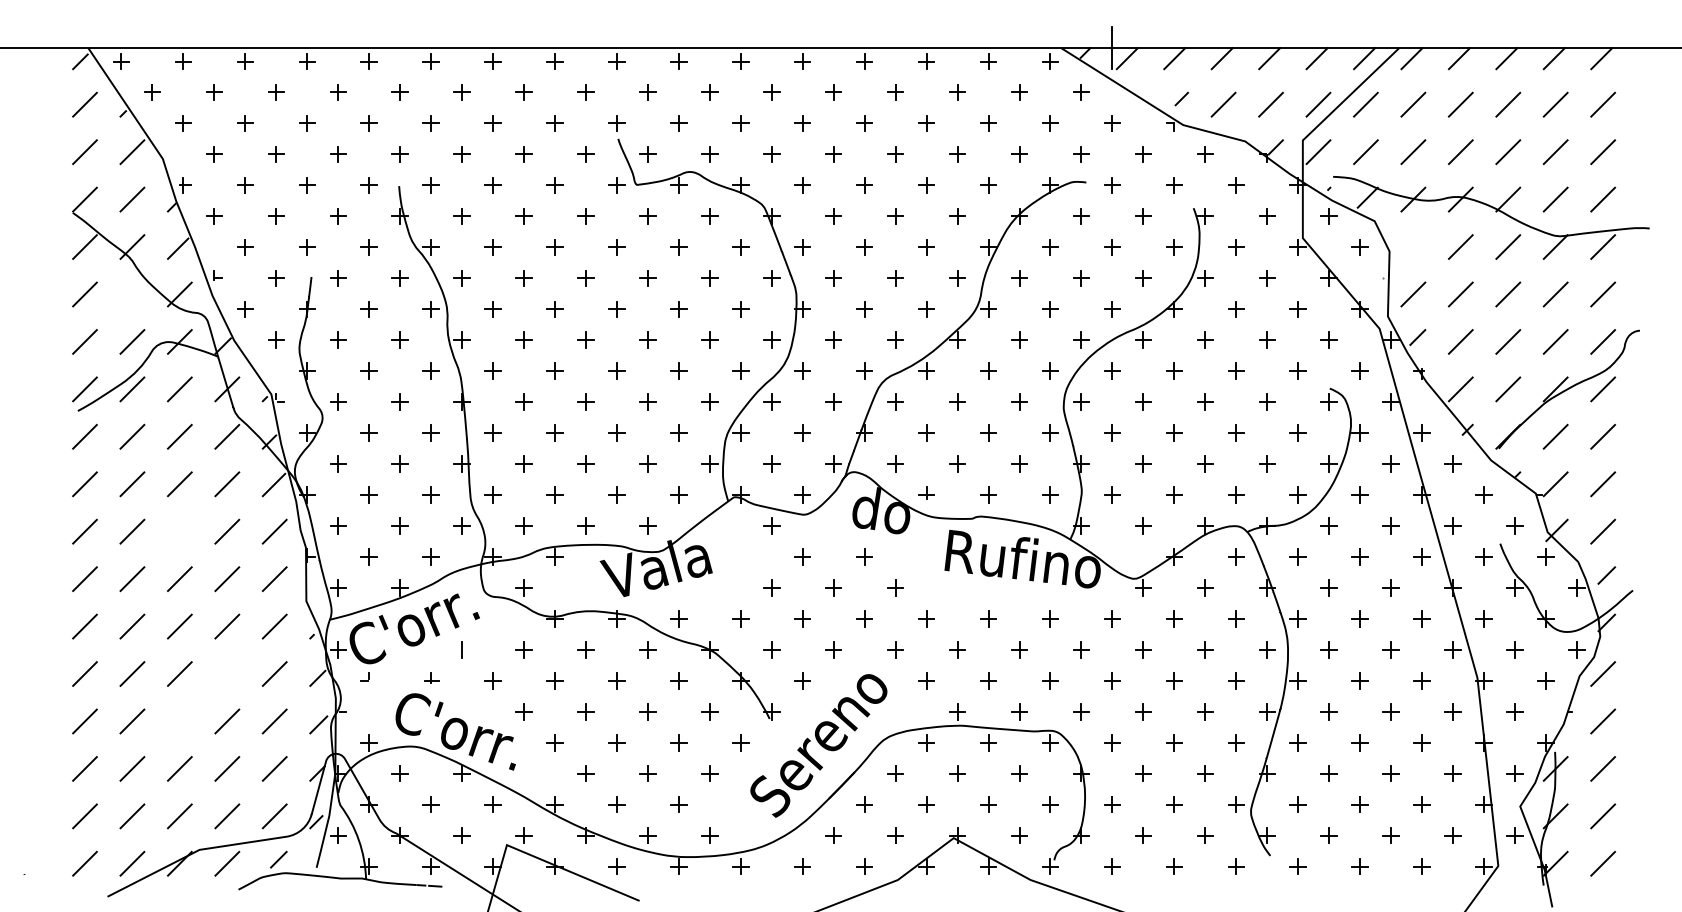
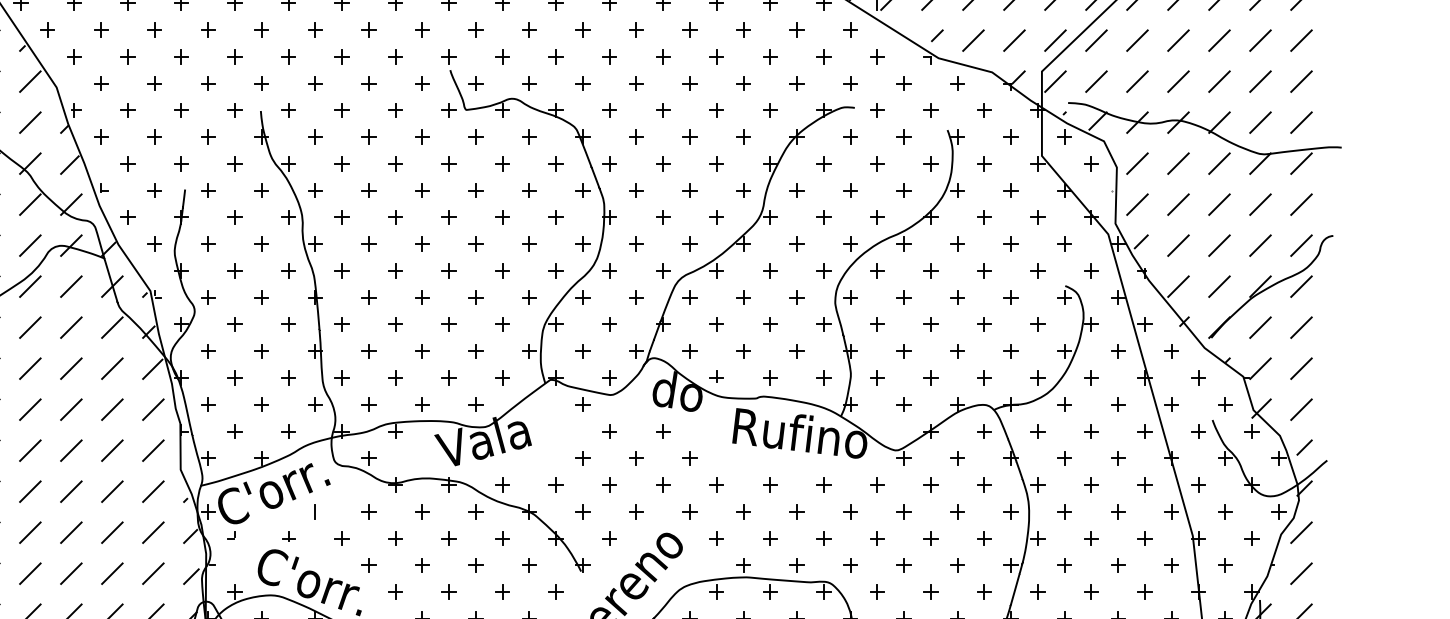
line: (1413, 246) -> (1137, 163), added
line: (132, 294) -> (30, 204), added
line: (179, 531) -> (71, 409), added
line: (227, 673) -> (112, 532), added
line: (179, 721) -> (71, 573), added

